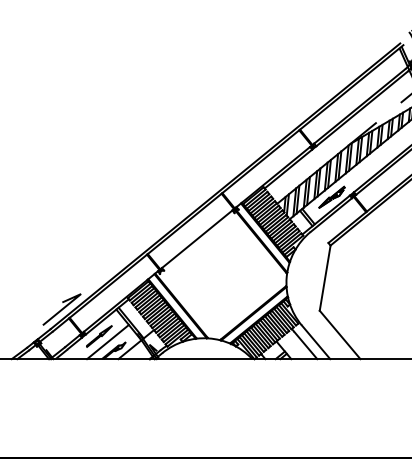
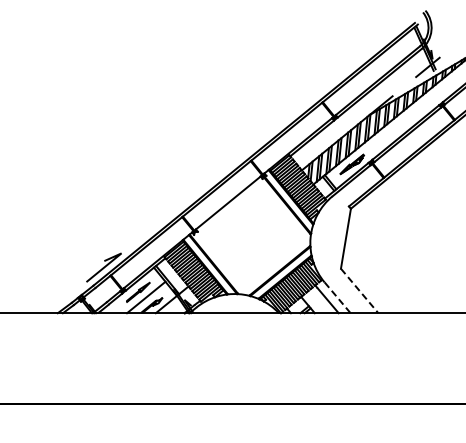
line: (341, 335) -> (360, 291), solid -> dashed
line: (315, 343) -> (337, 298), solid -> dashed

